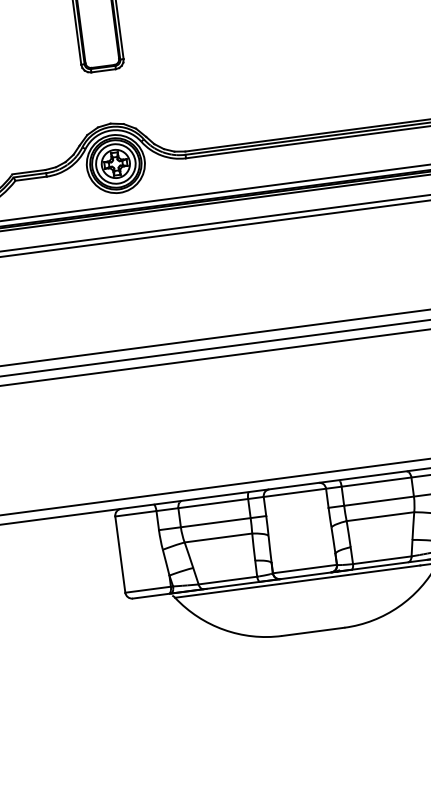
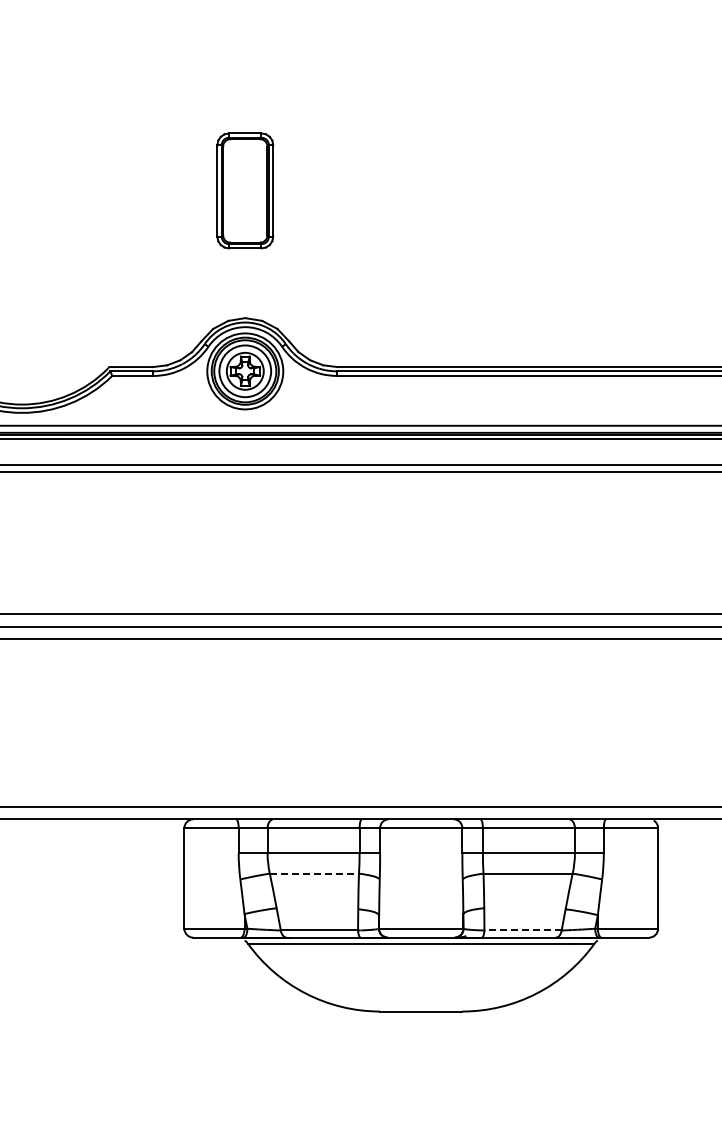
line: (218, 537) -> (314, 873), solid -> dashed
line: (382, 560) -> (523, 930), solid -> dashed

